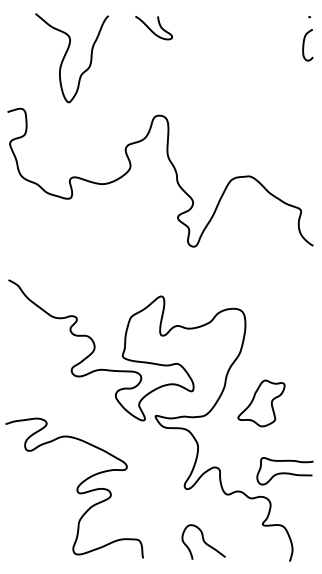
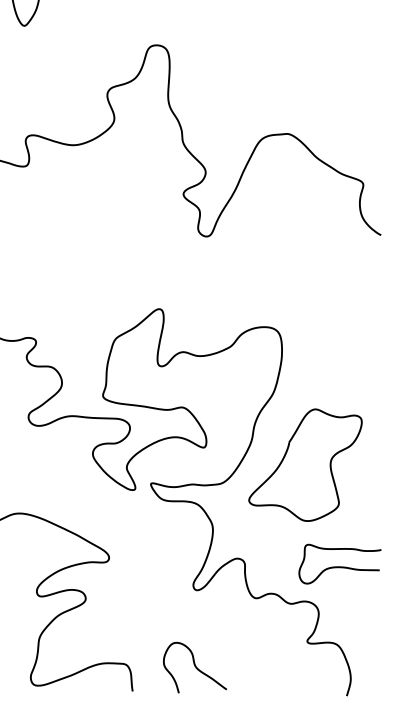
part: (261, 403) -> (305, 465), size x1.67
curve: (203, 541) -> (194, 666), moved

